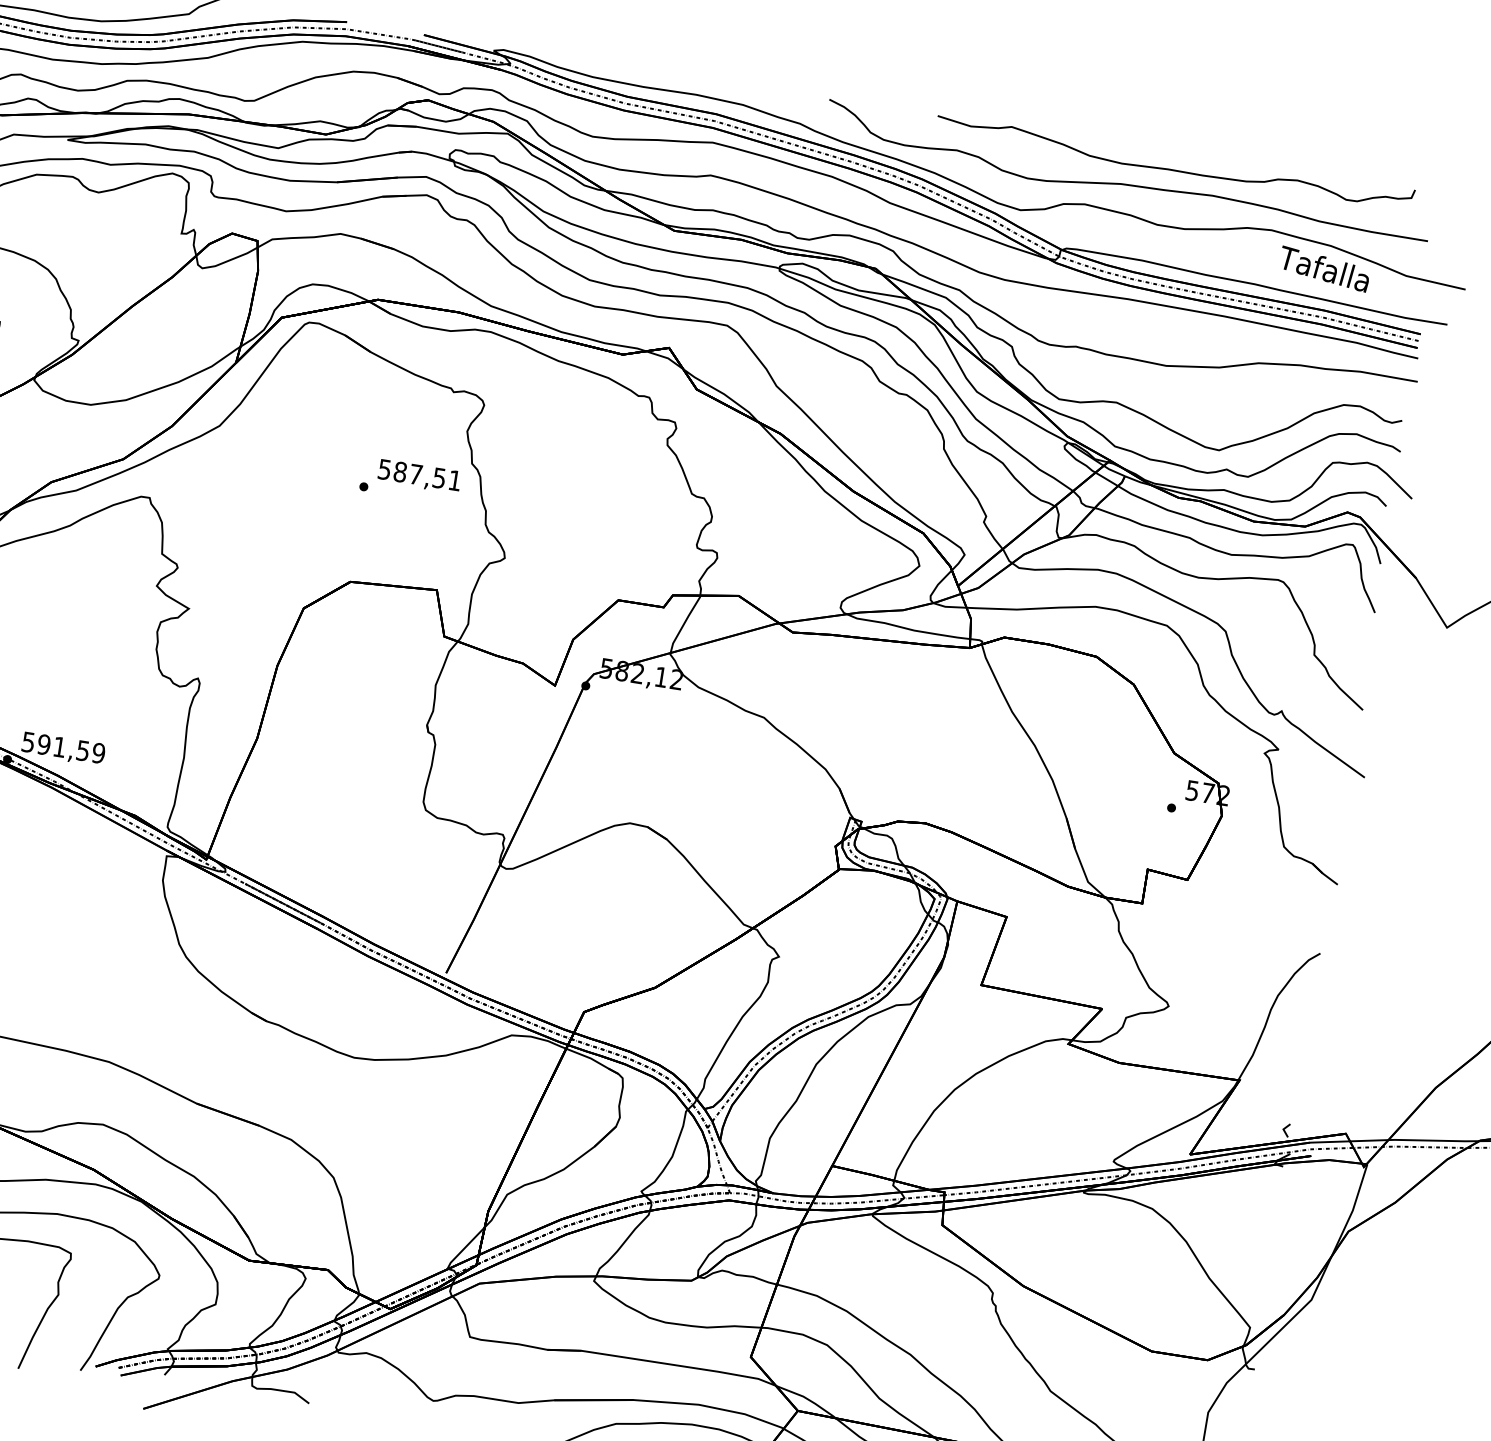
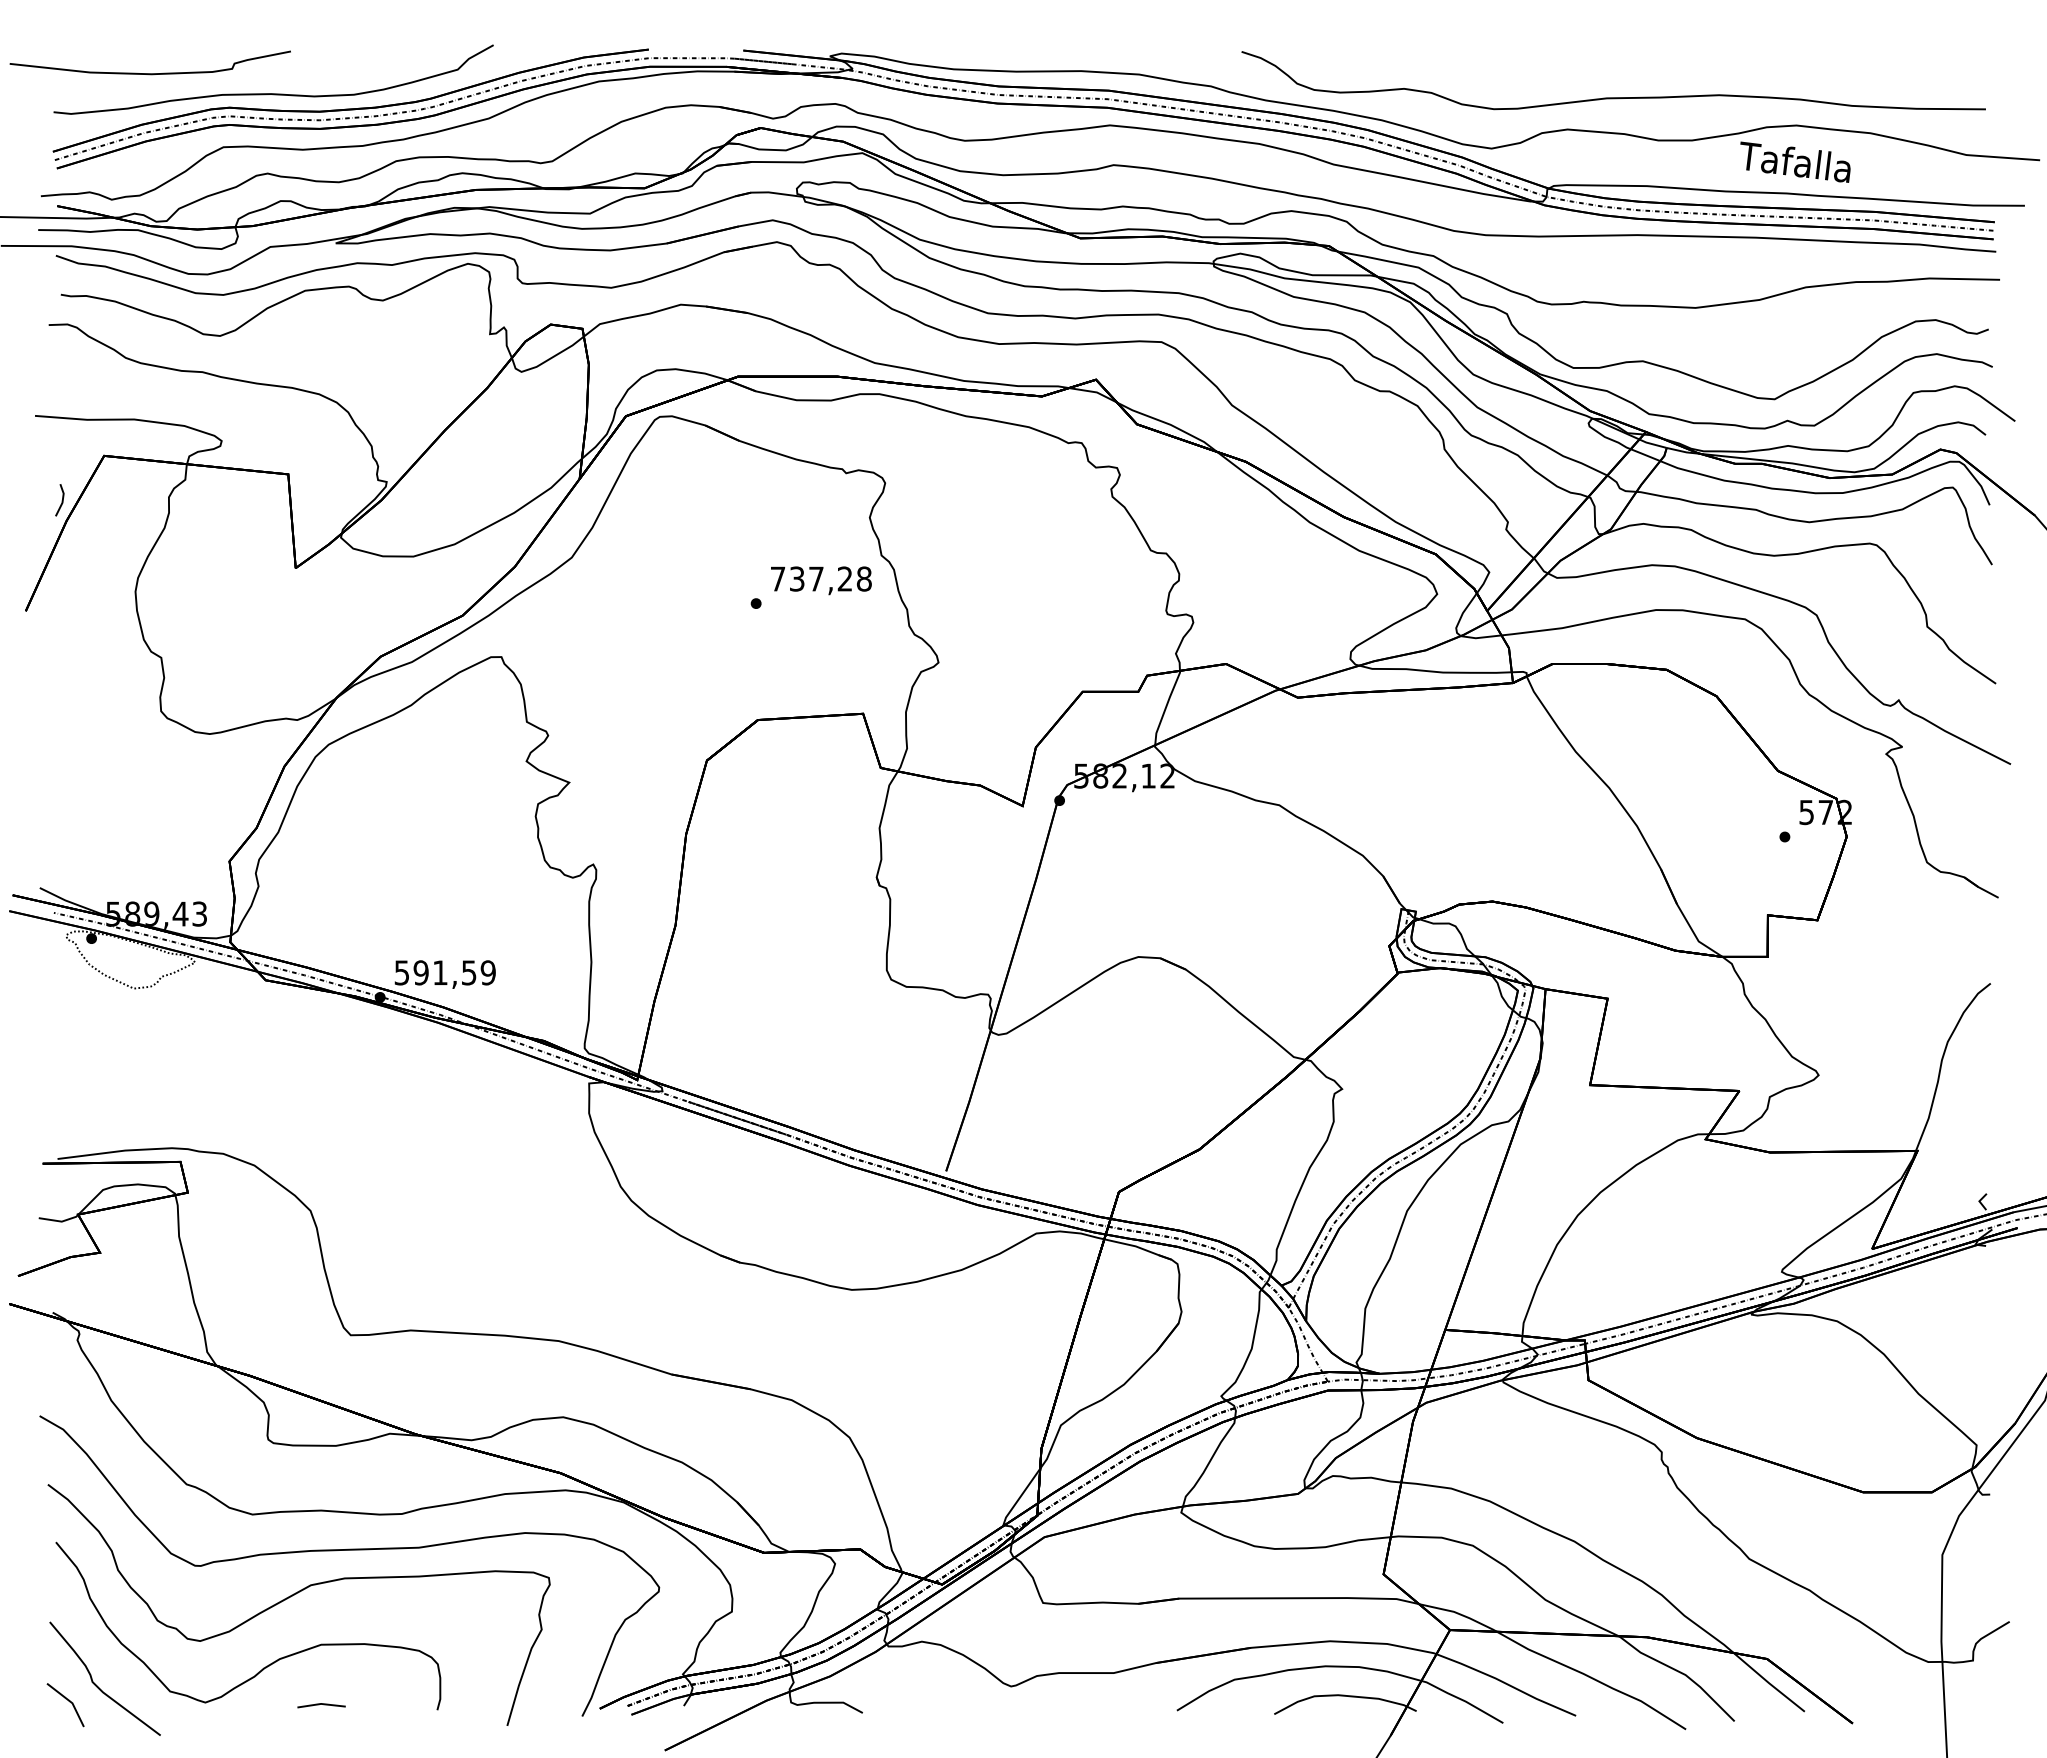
curve: (1173, 169) -> (1667, 71), removed
text: (1324, 268) -> (1795, 161), moved
text: (419, 474) -> (820, 578), 587,51 -> 737,28

